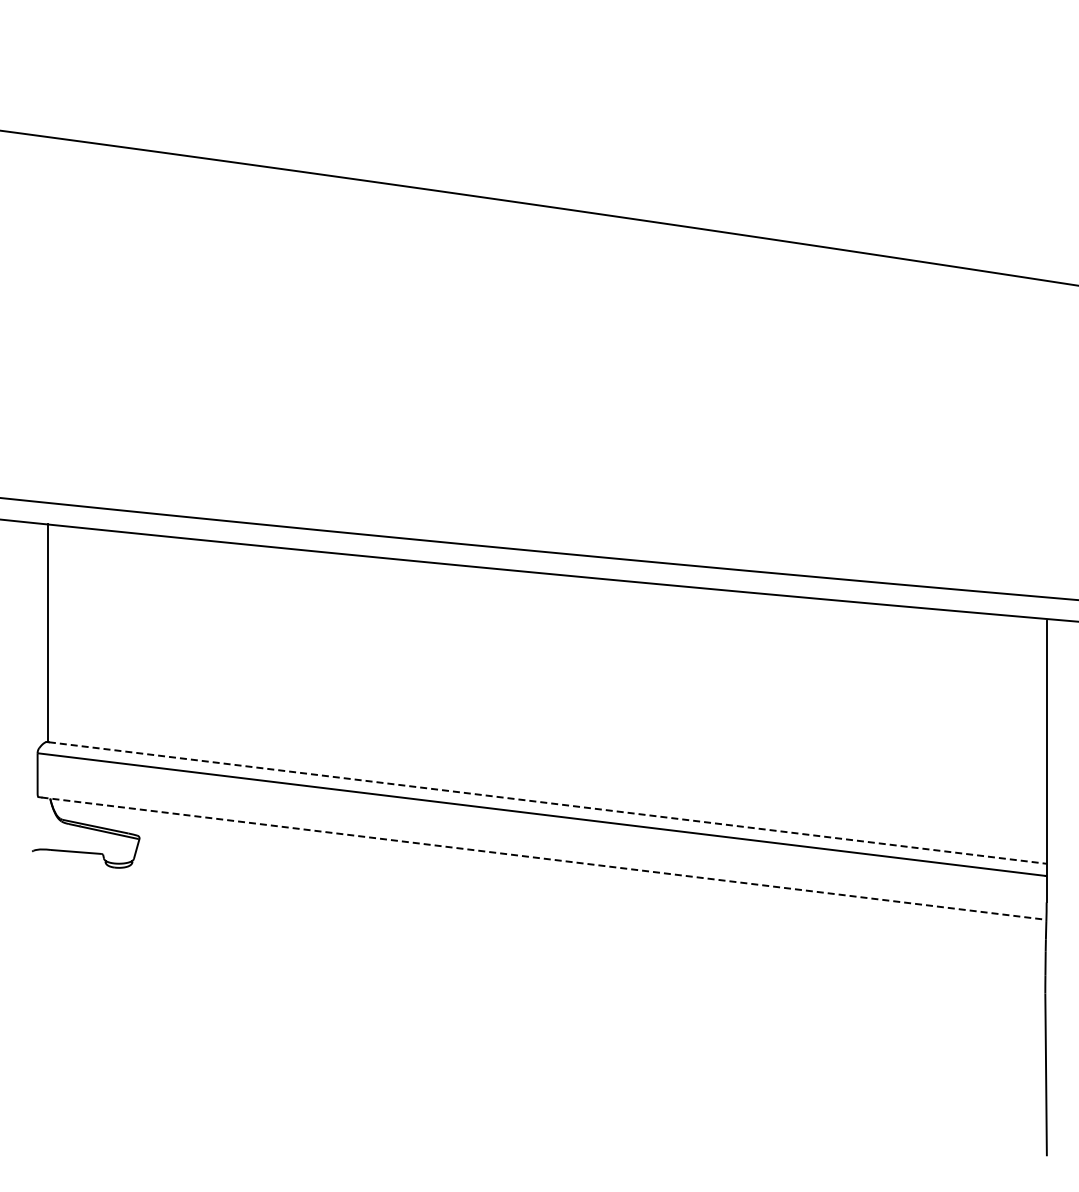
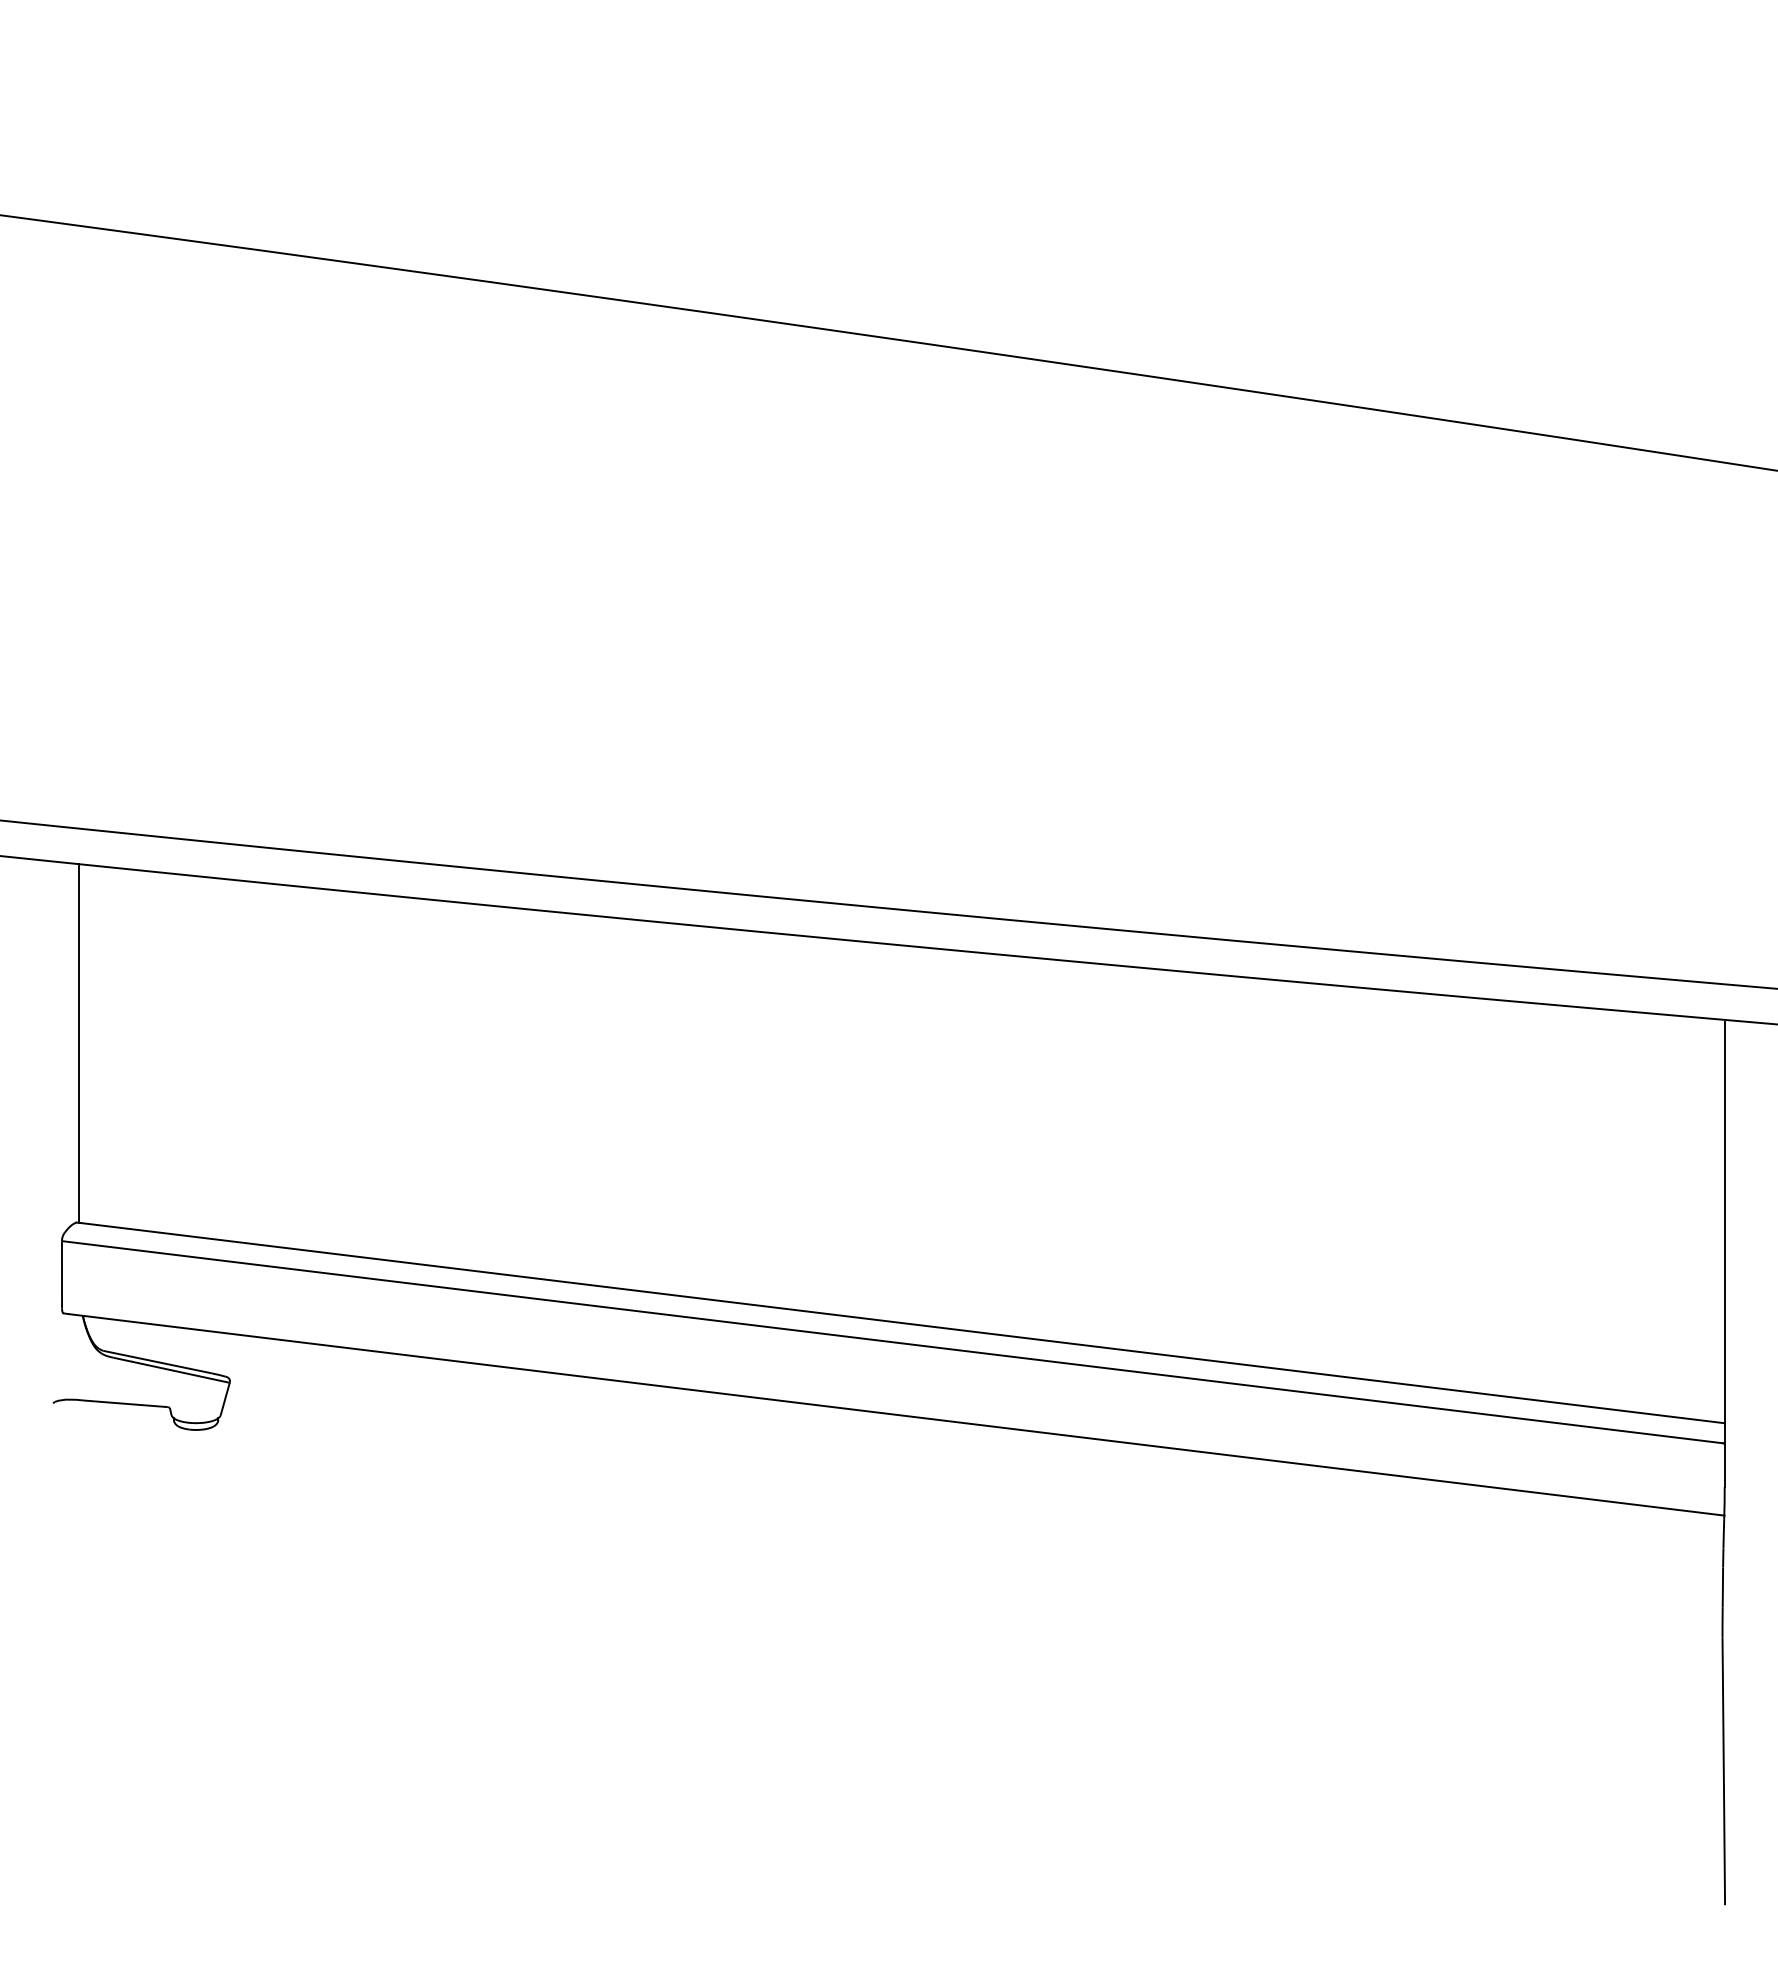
line: (547, 803) -> (902, 1323), dashed -> solid
line: (544, 858) -> (897, 1414), dashed -> solid

